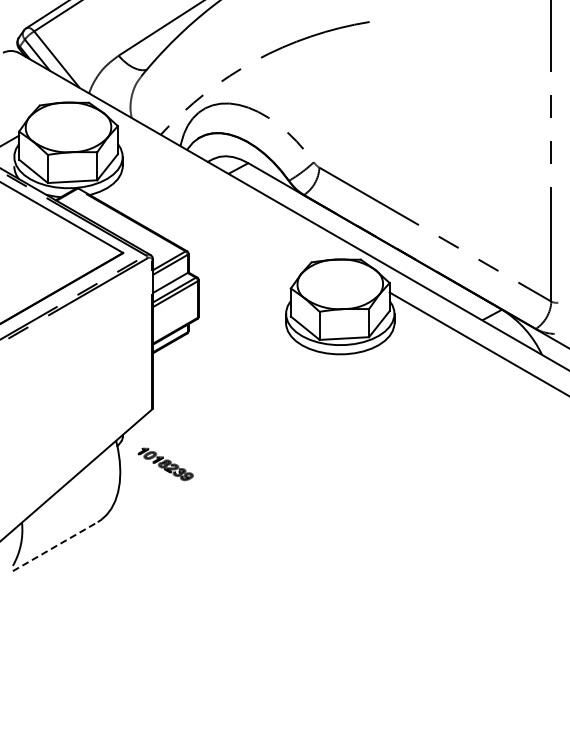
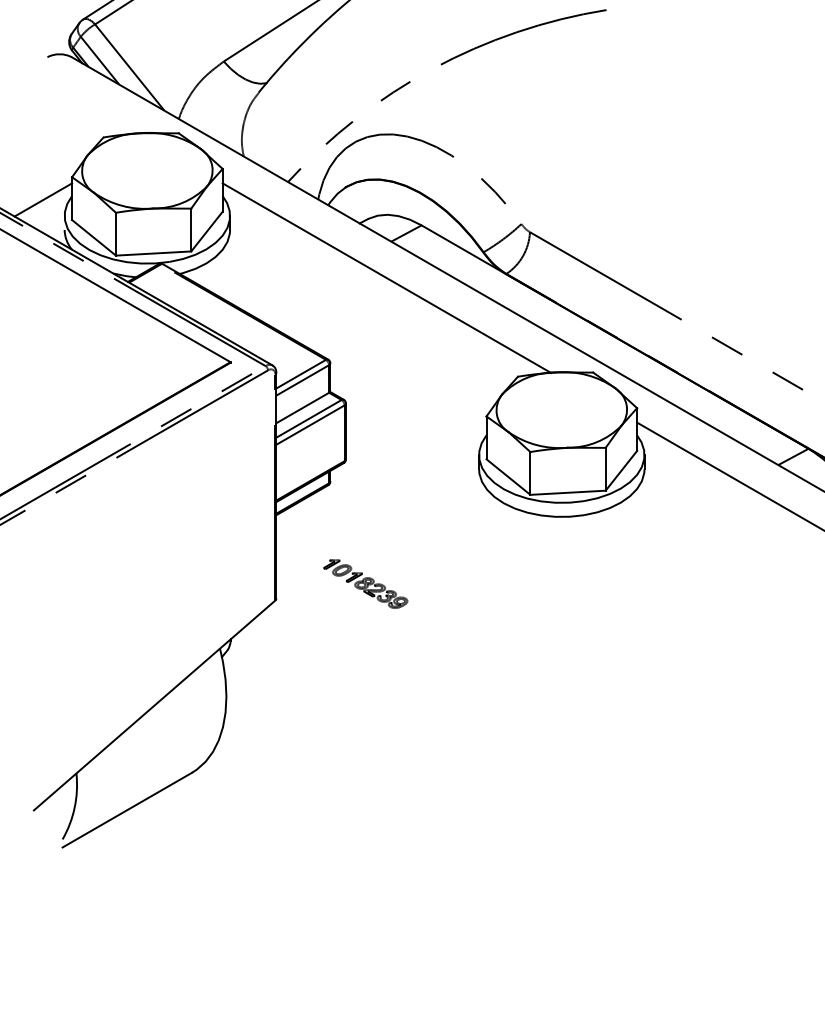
line: (225, 197) -> (386, 277), added
part: (165, 464) -> (365, 584), moved
line: (55, 546) -> (127, 809), dashed -> solid

